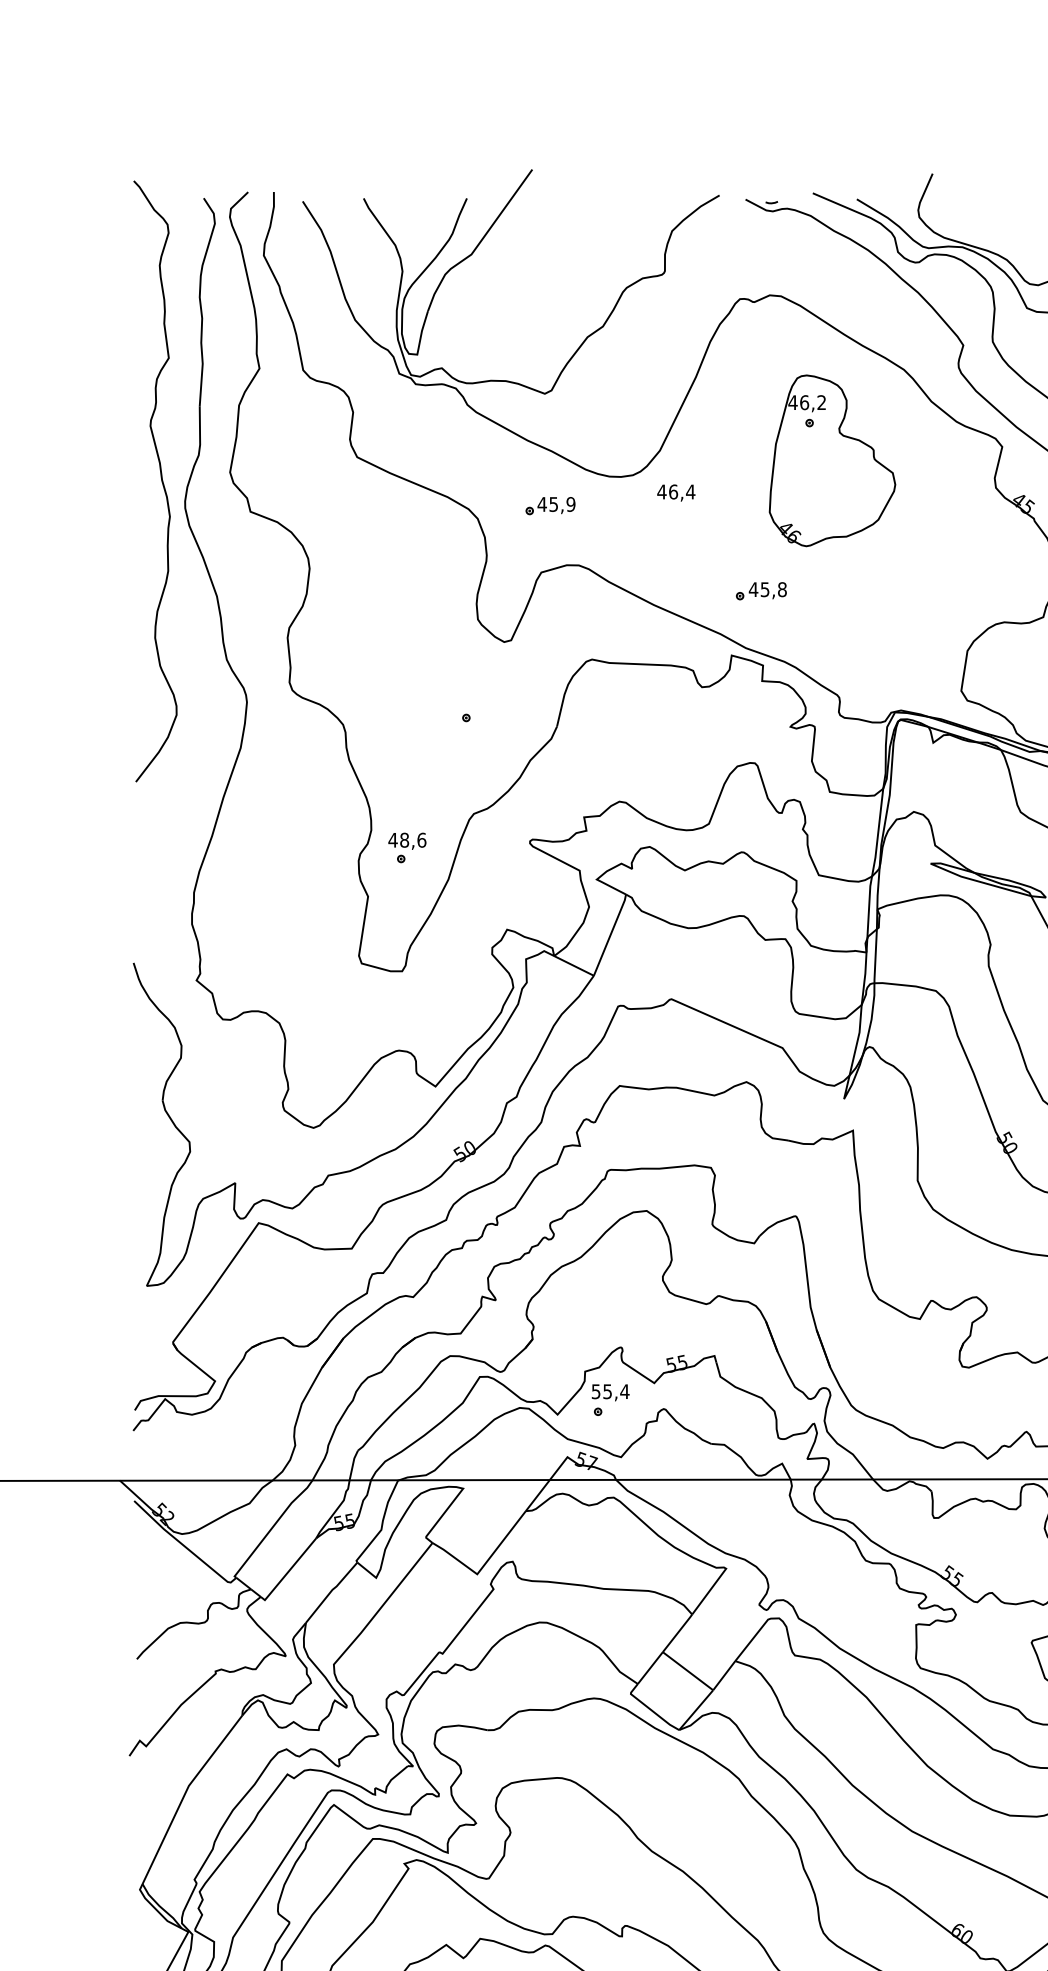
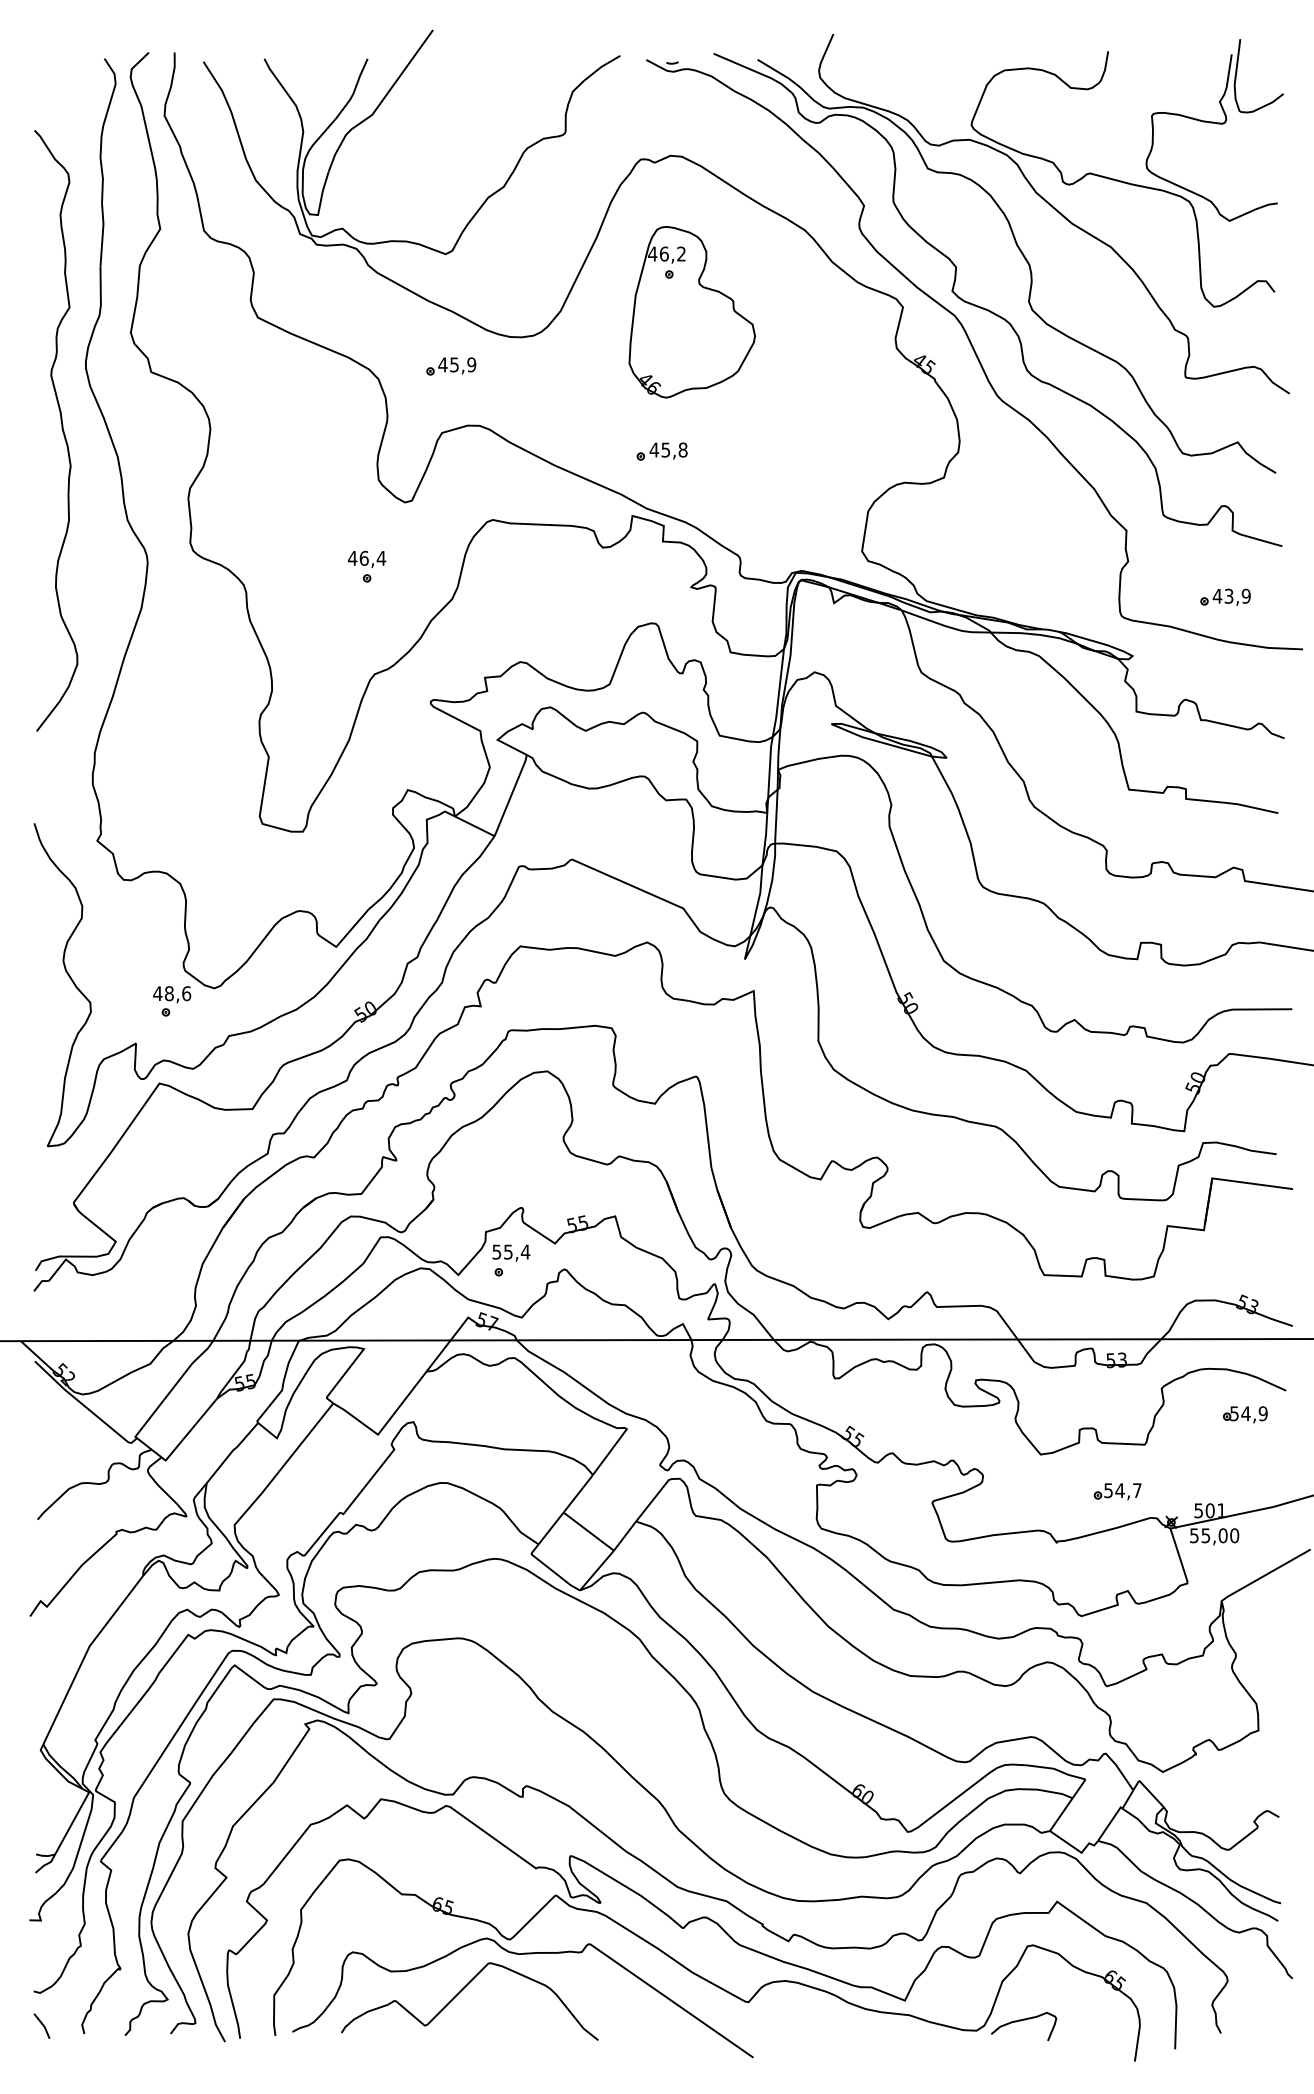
part: (831, 461) -> (691, 312), moved
curve: (160, 480) -> (61, 429), moved
text: (676, 492) -> (367, 558), moved
part: (407, 848) -> (172, 1001), moved

